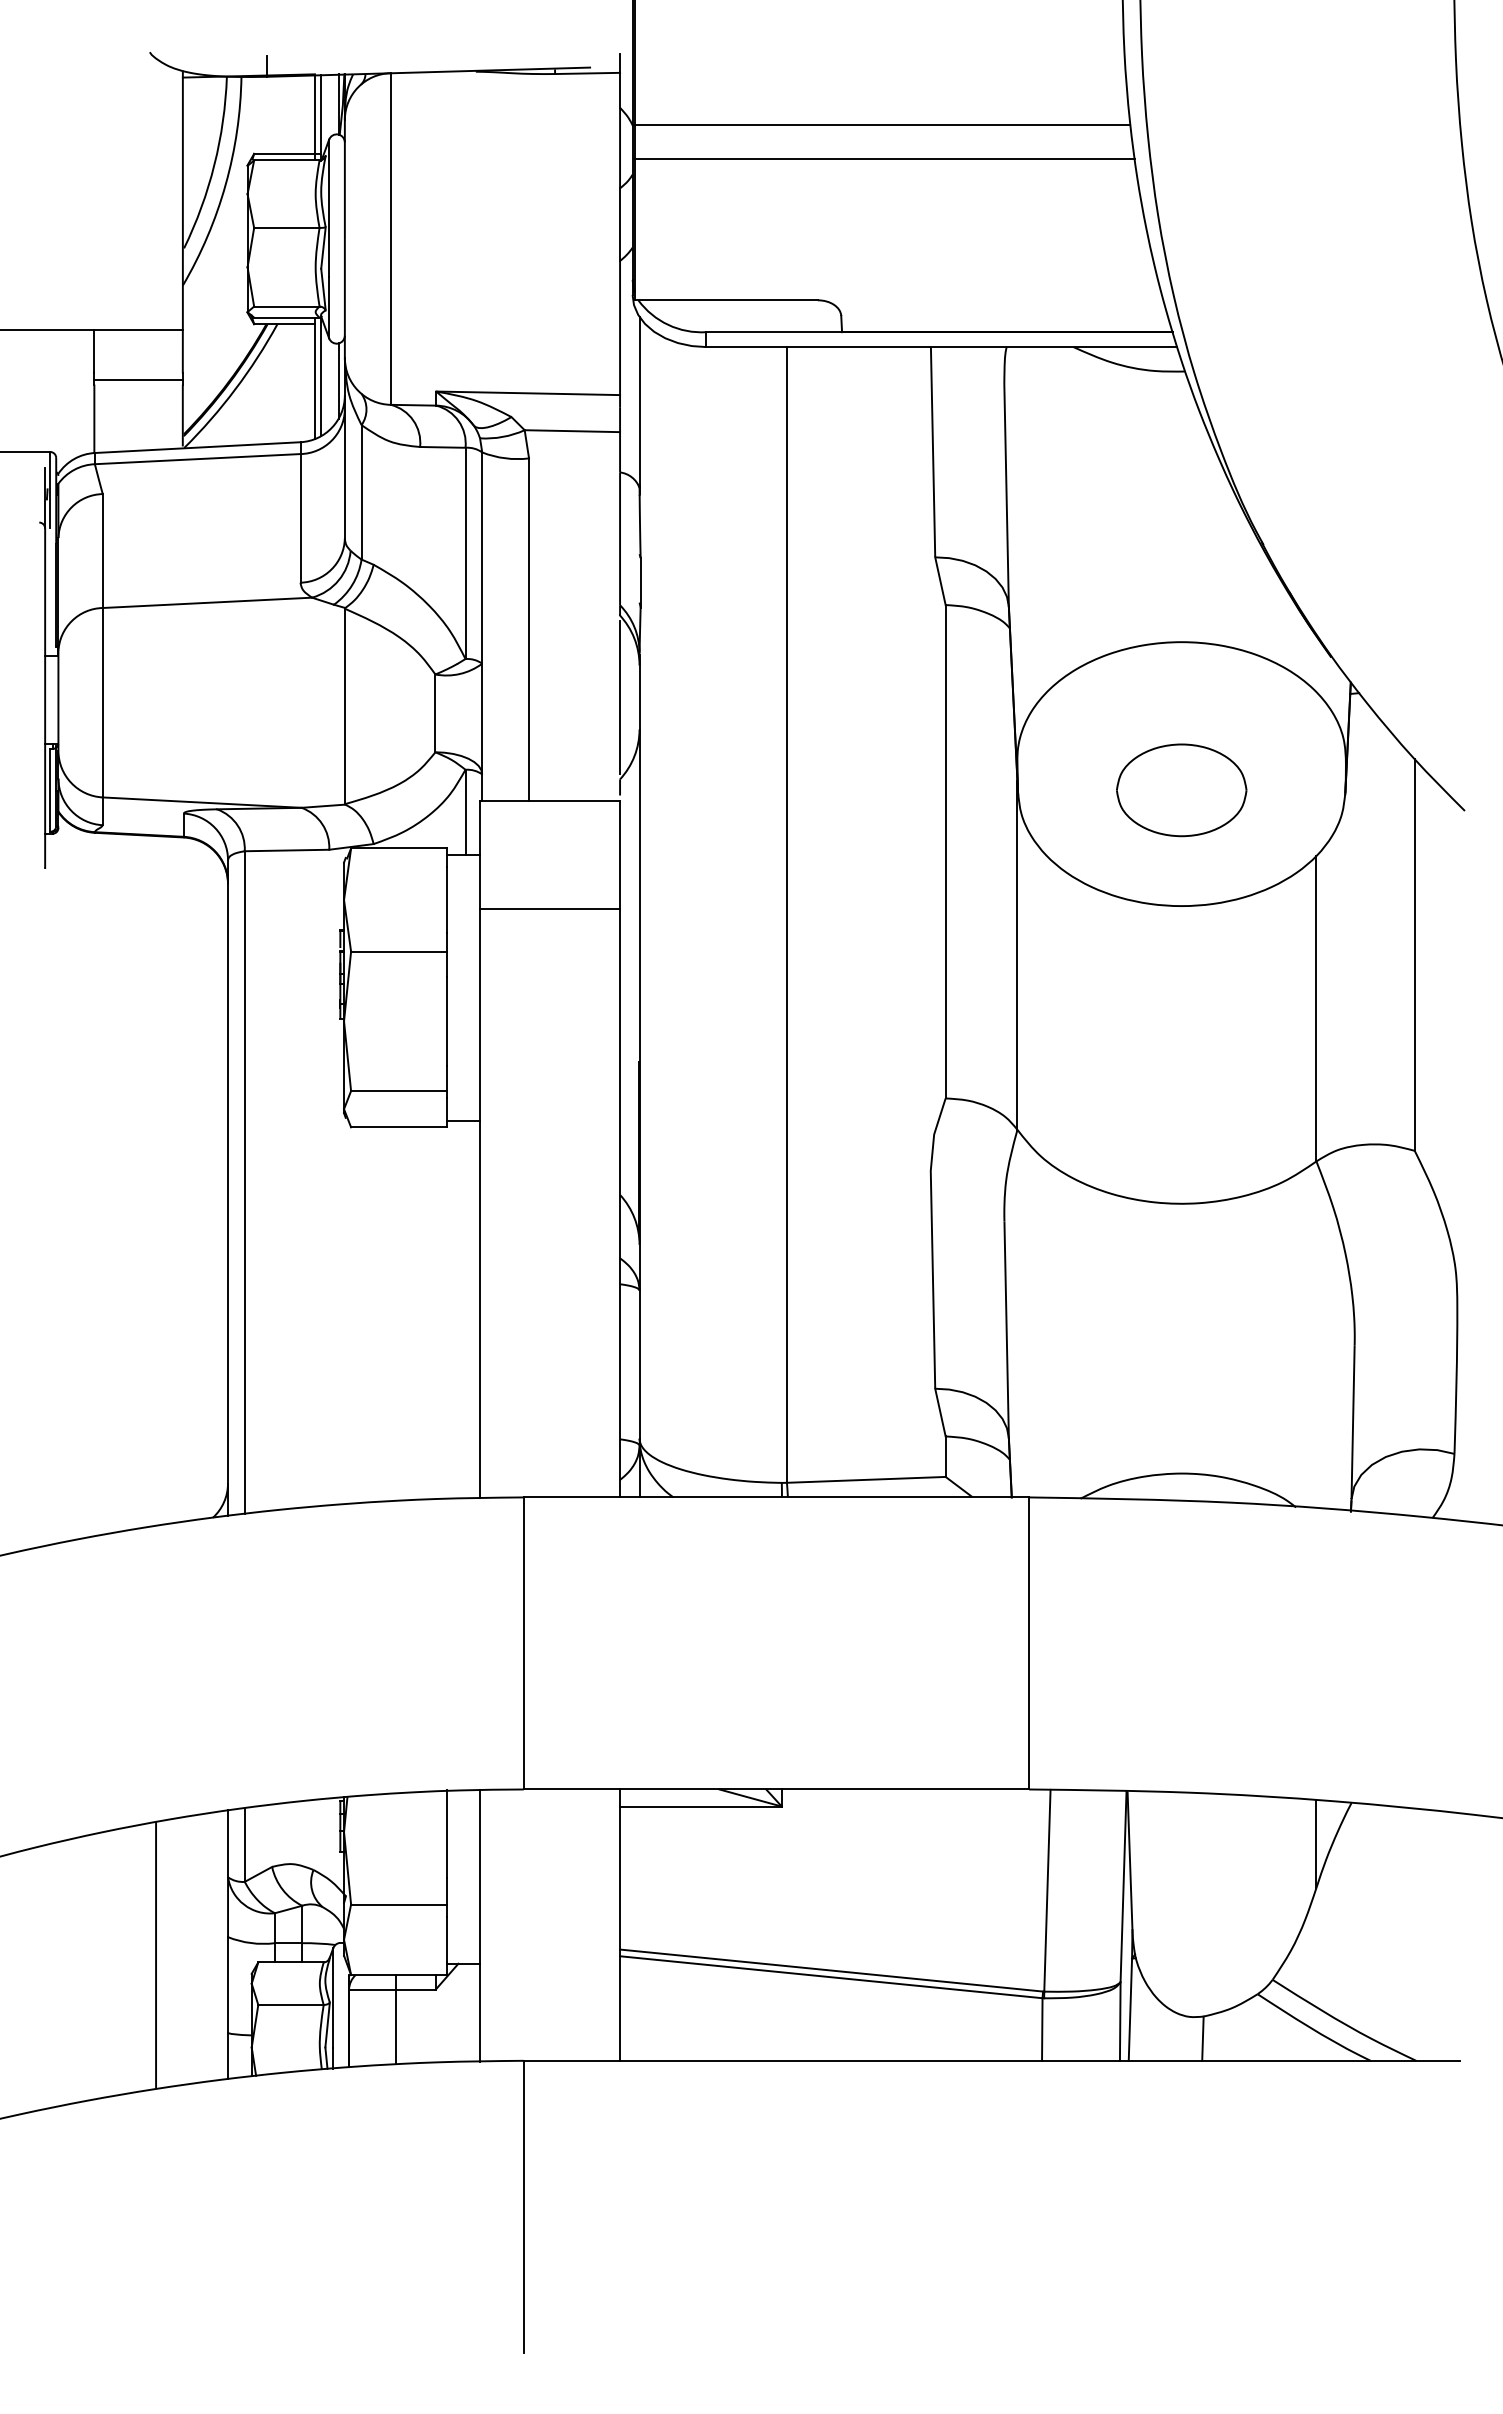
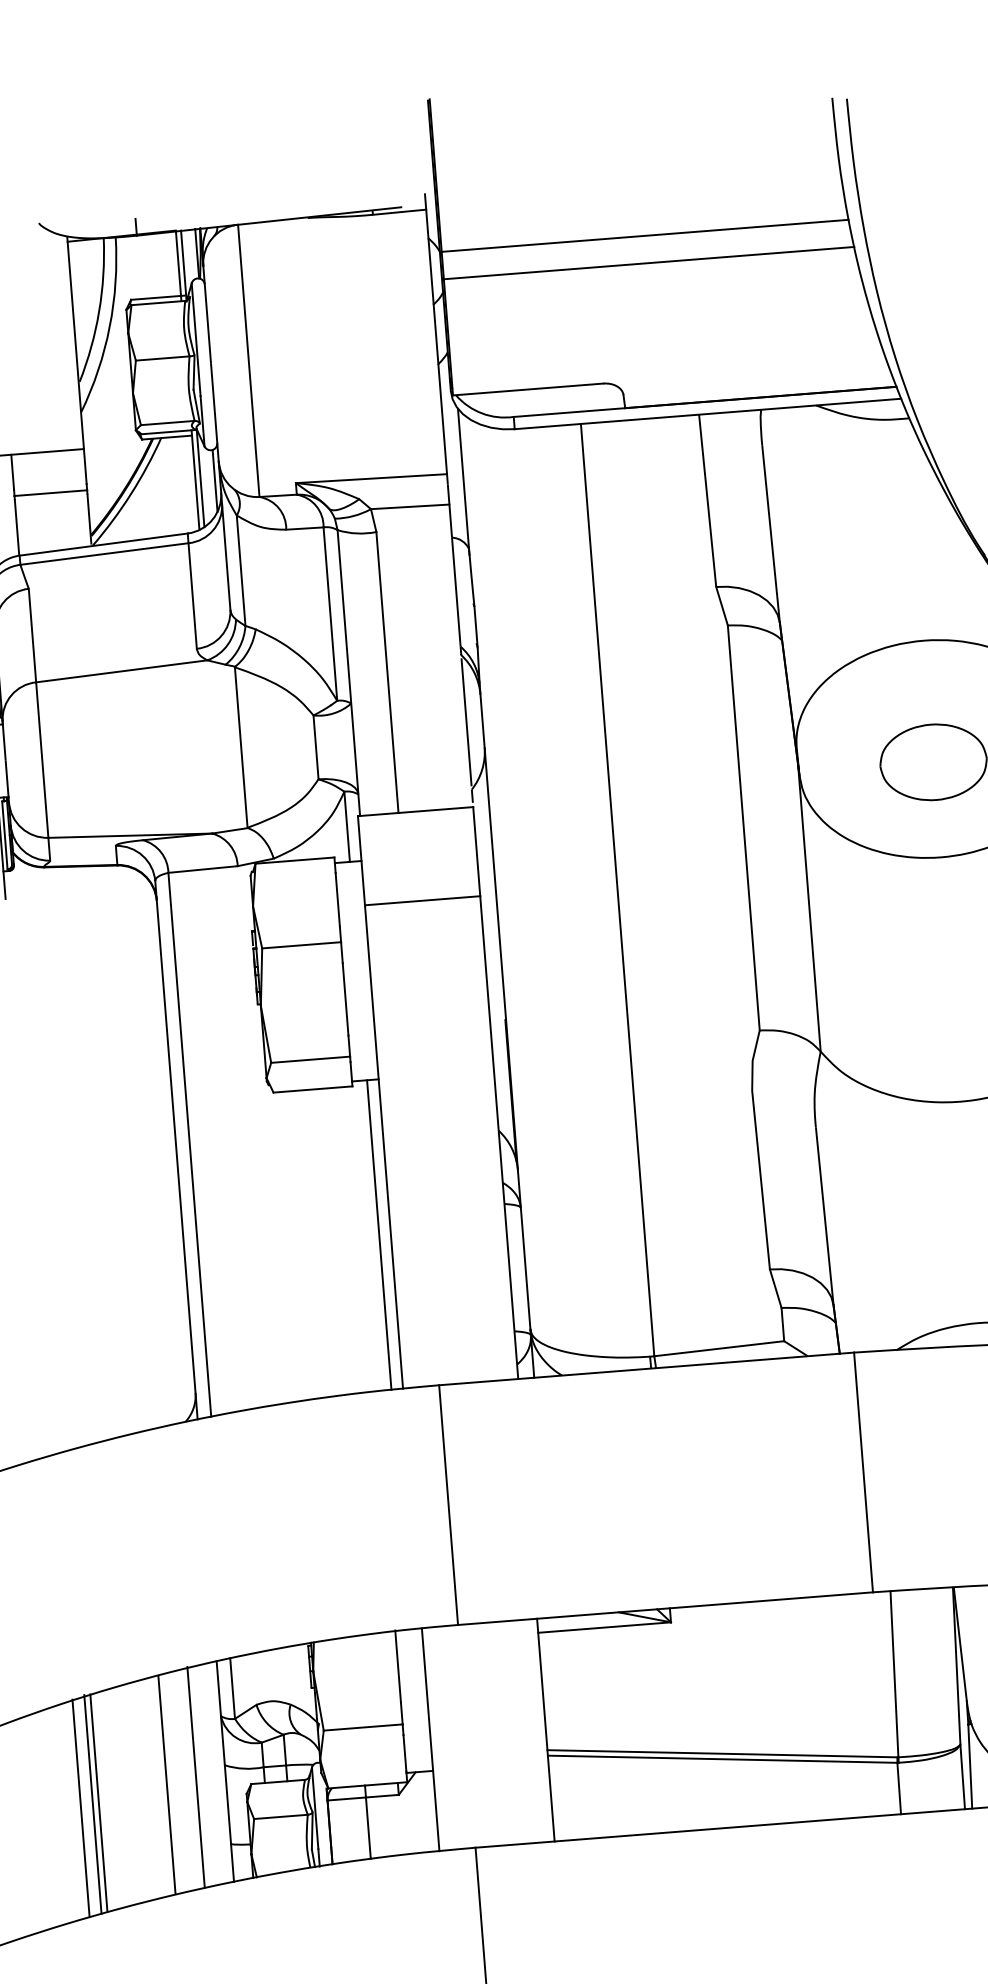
line: (465, 1309) -> (379, 1234), added
line: (192, 1948) -> (196, 1776), added
line: (71, 1970) -> (98, 1802), added
line: (64, 1971) -> (92, 1804), added
line: (49, 1975) -> (80, 1808), added

